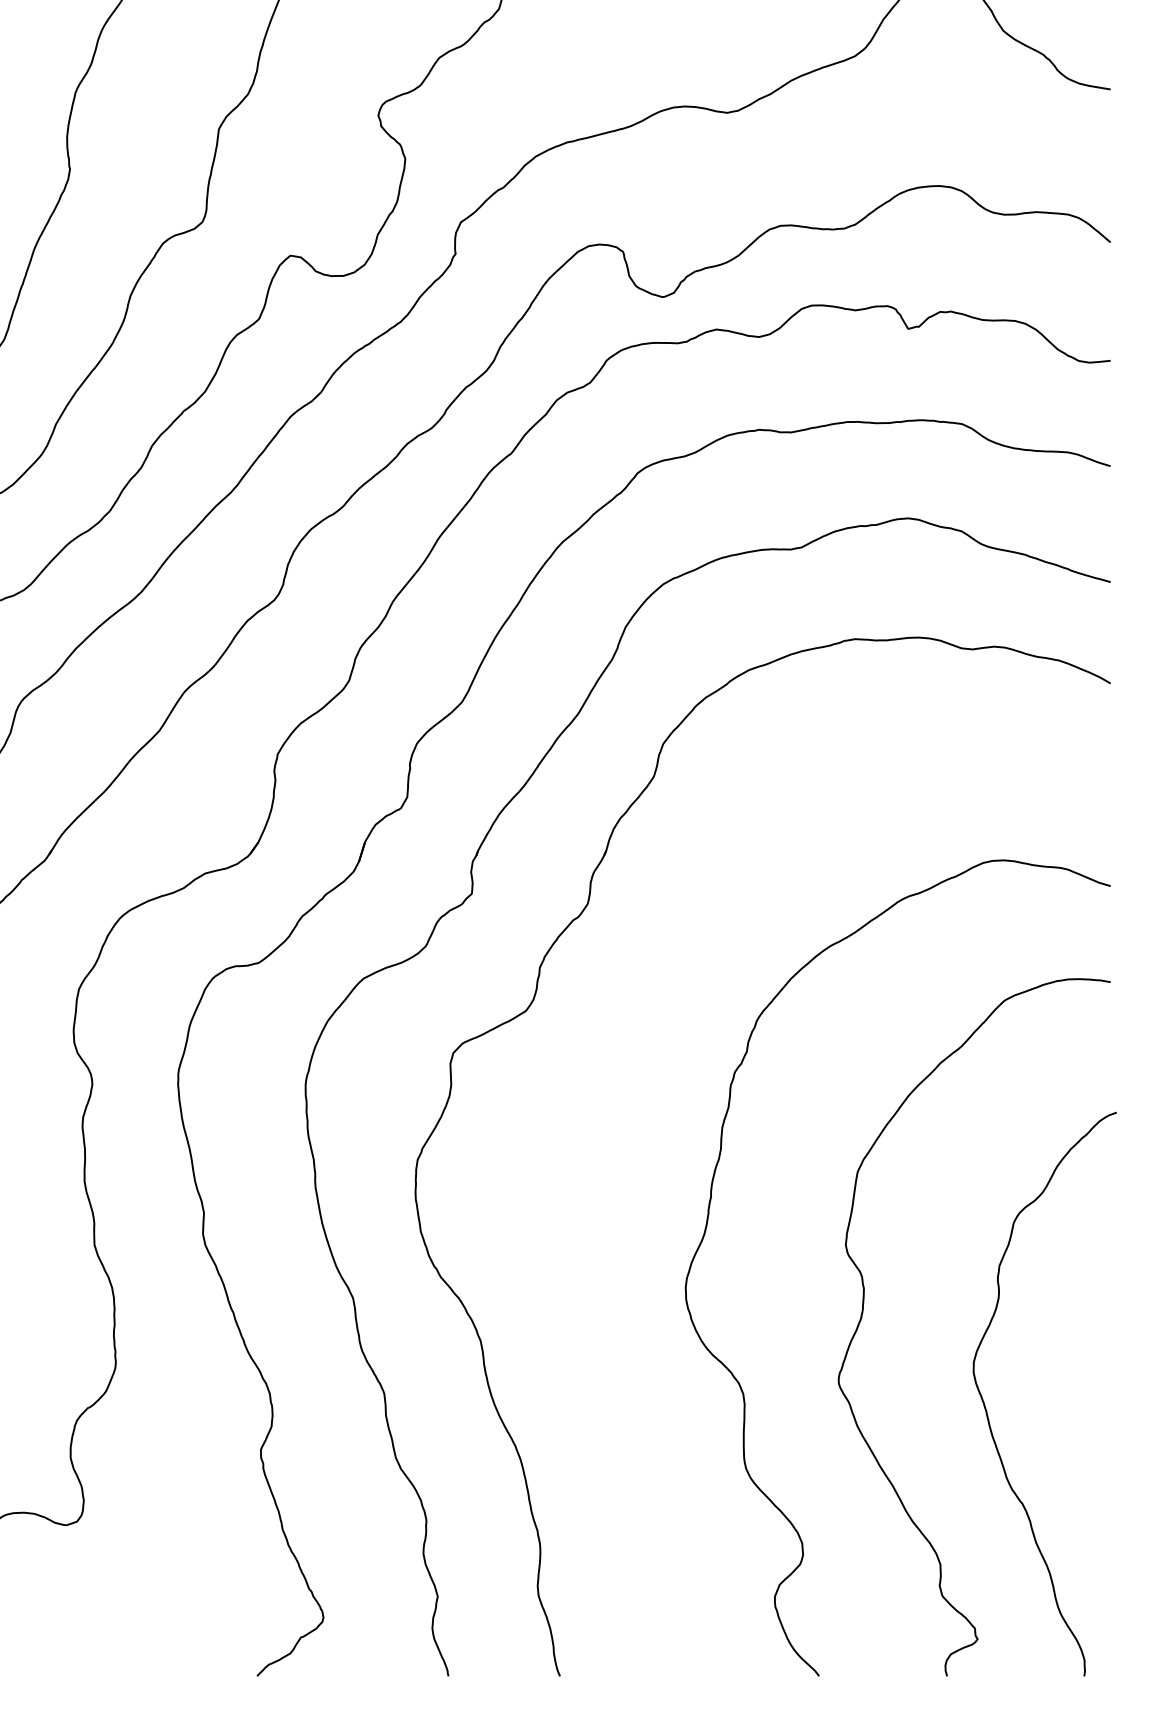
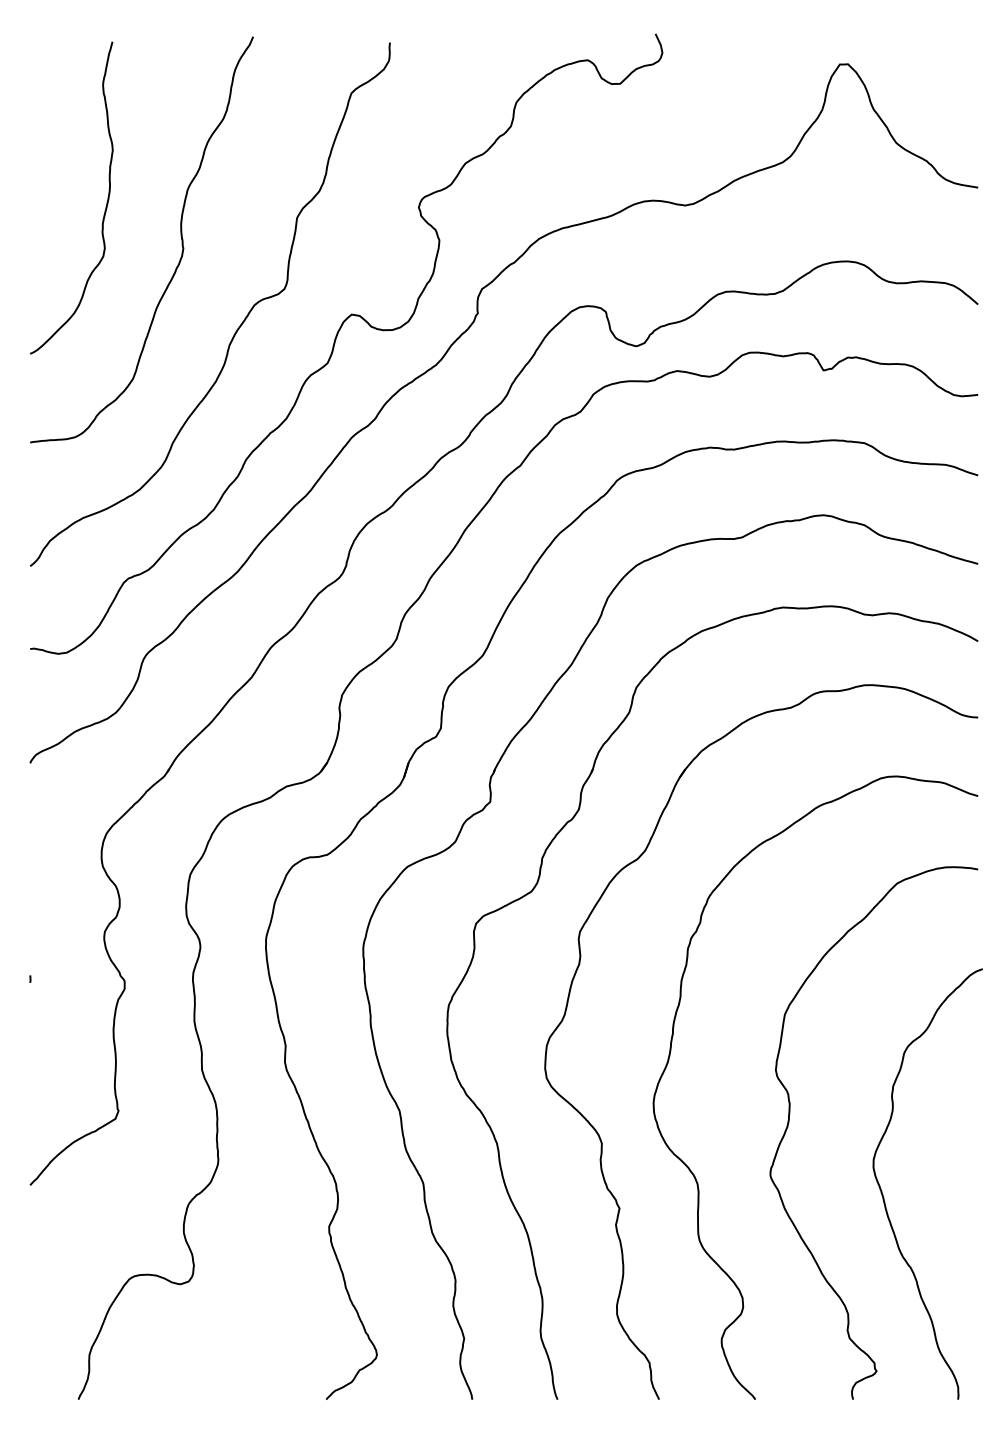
part: (614, 1329) -> (599, 1134), added

